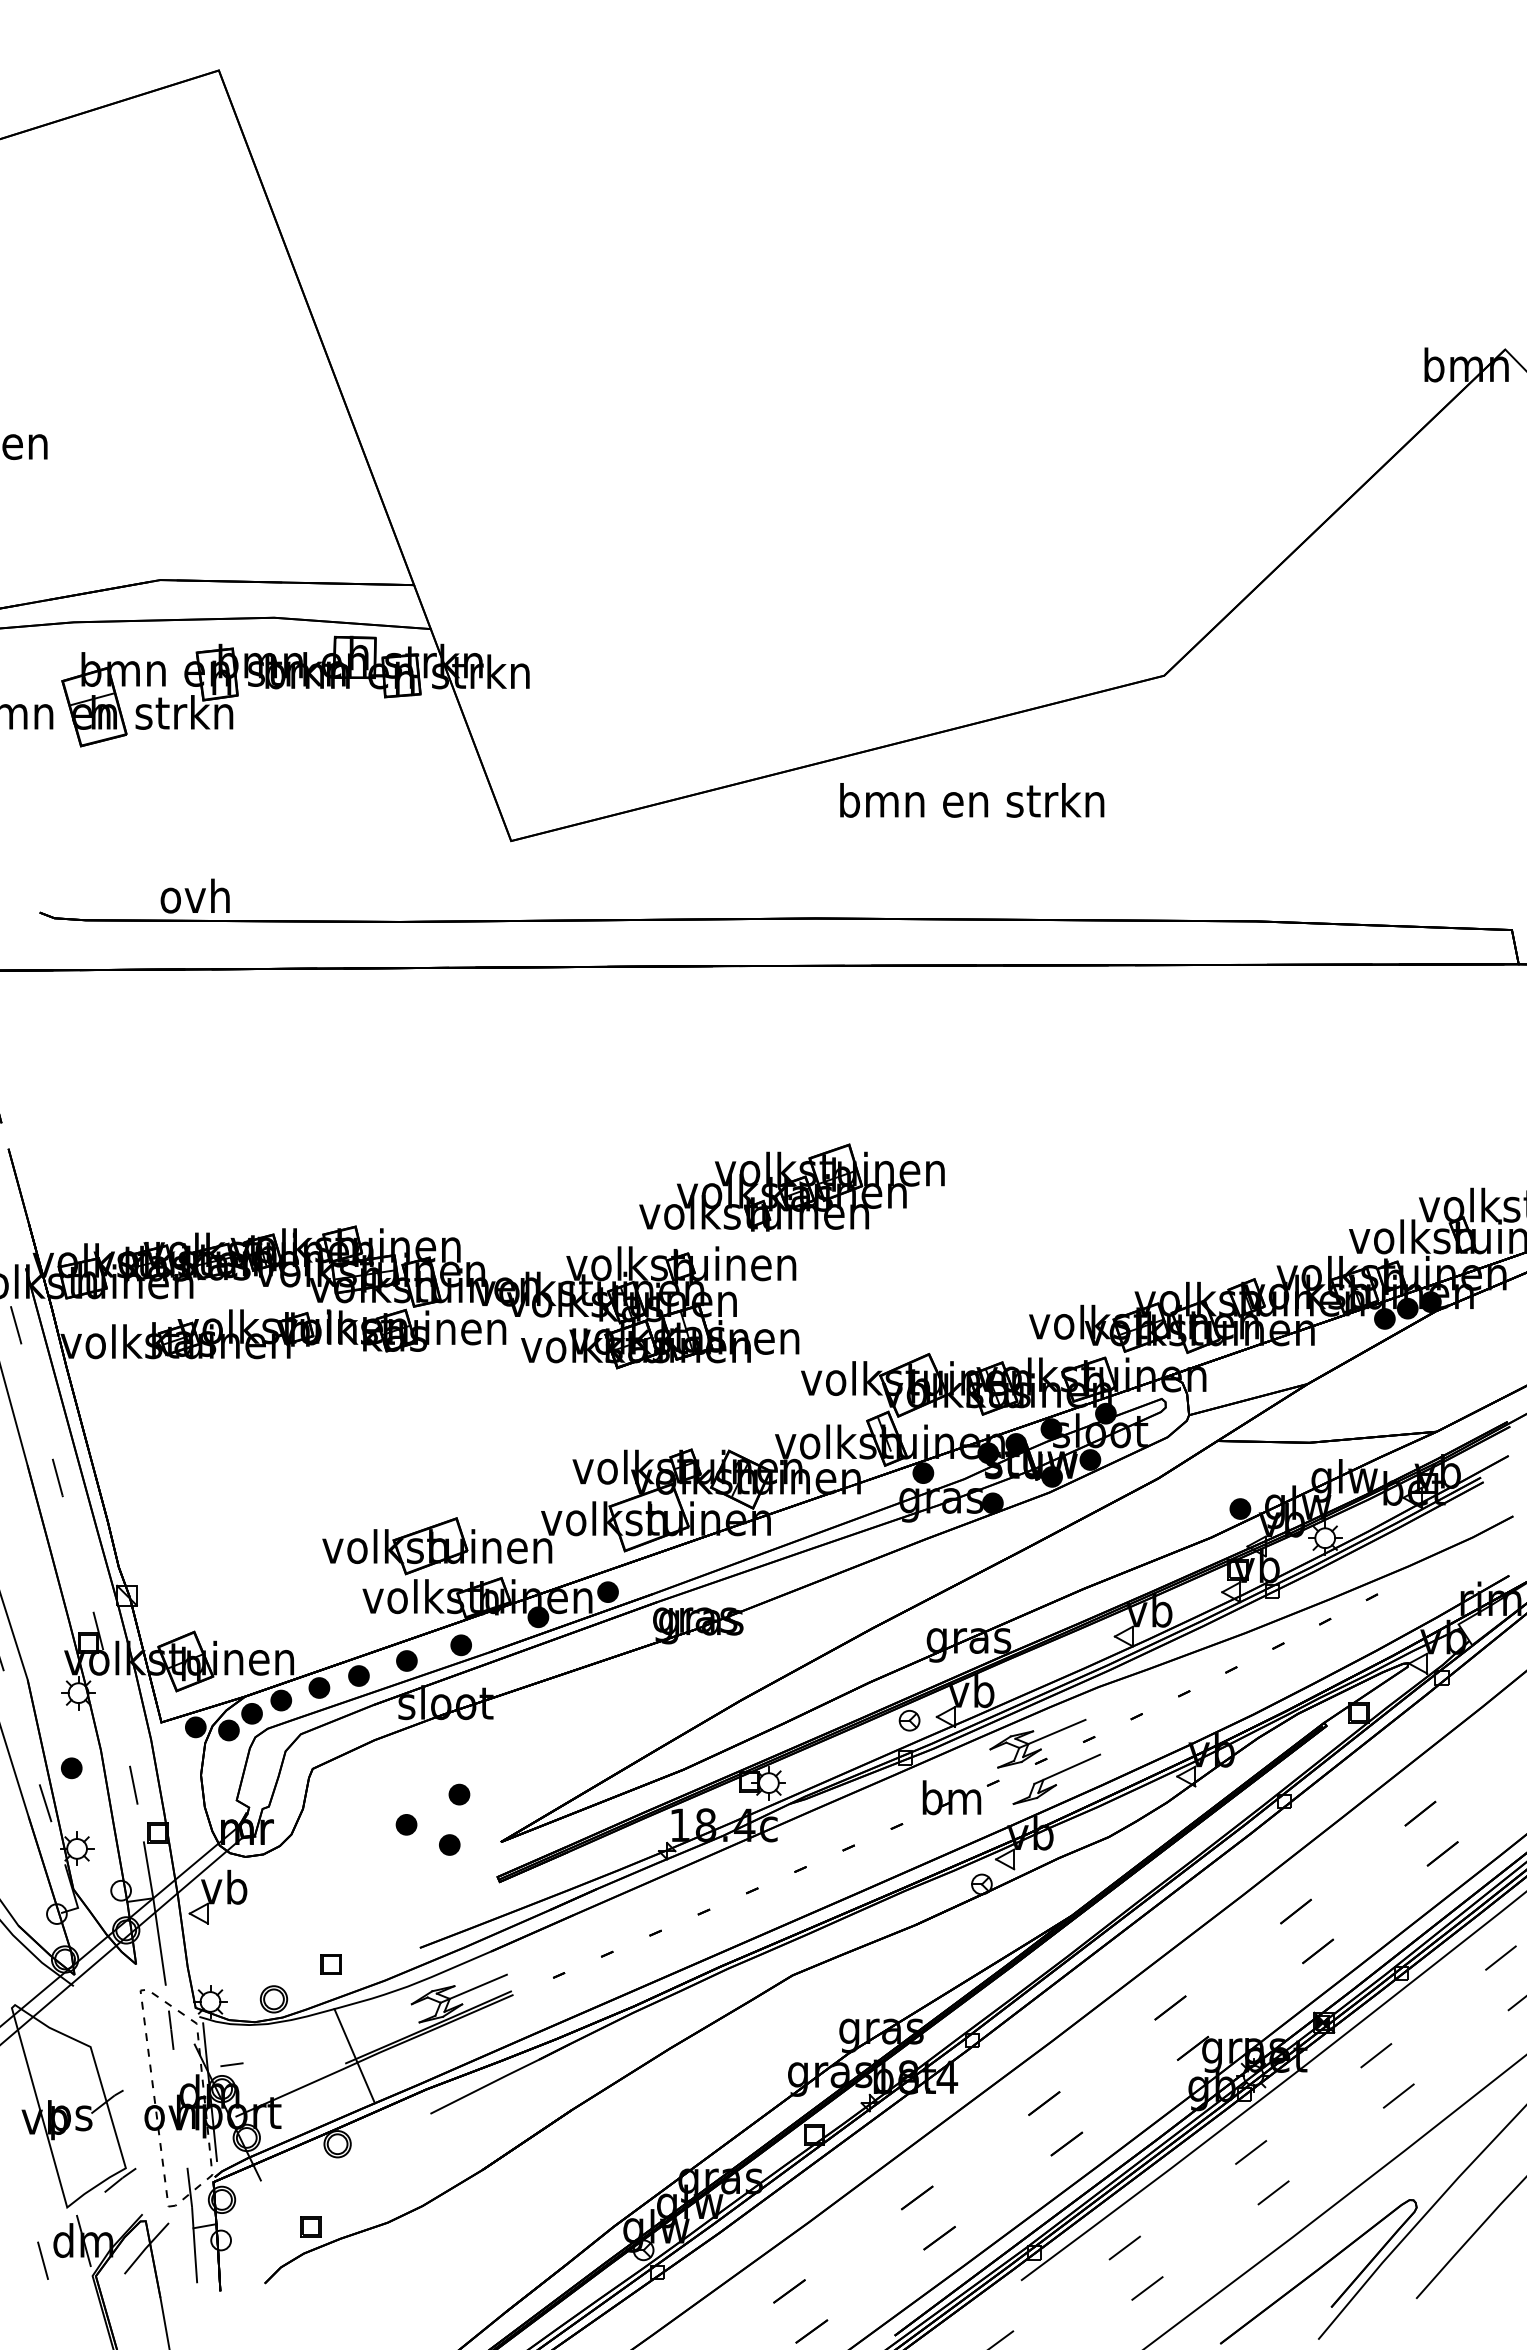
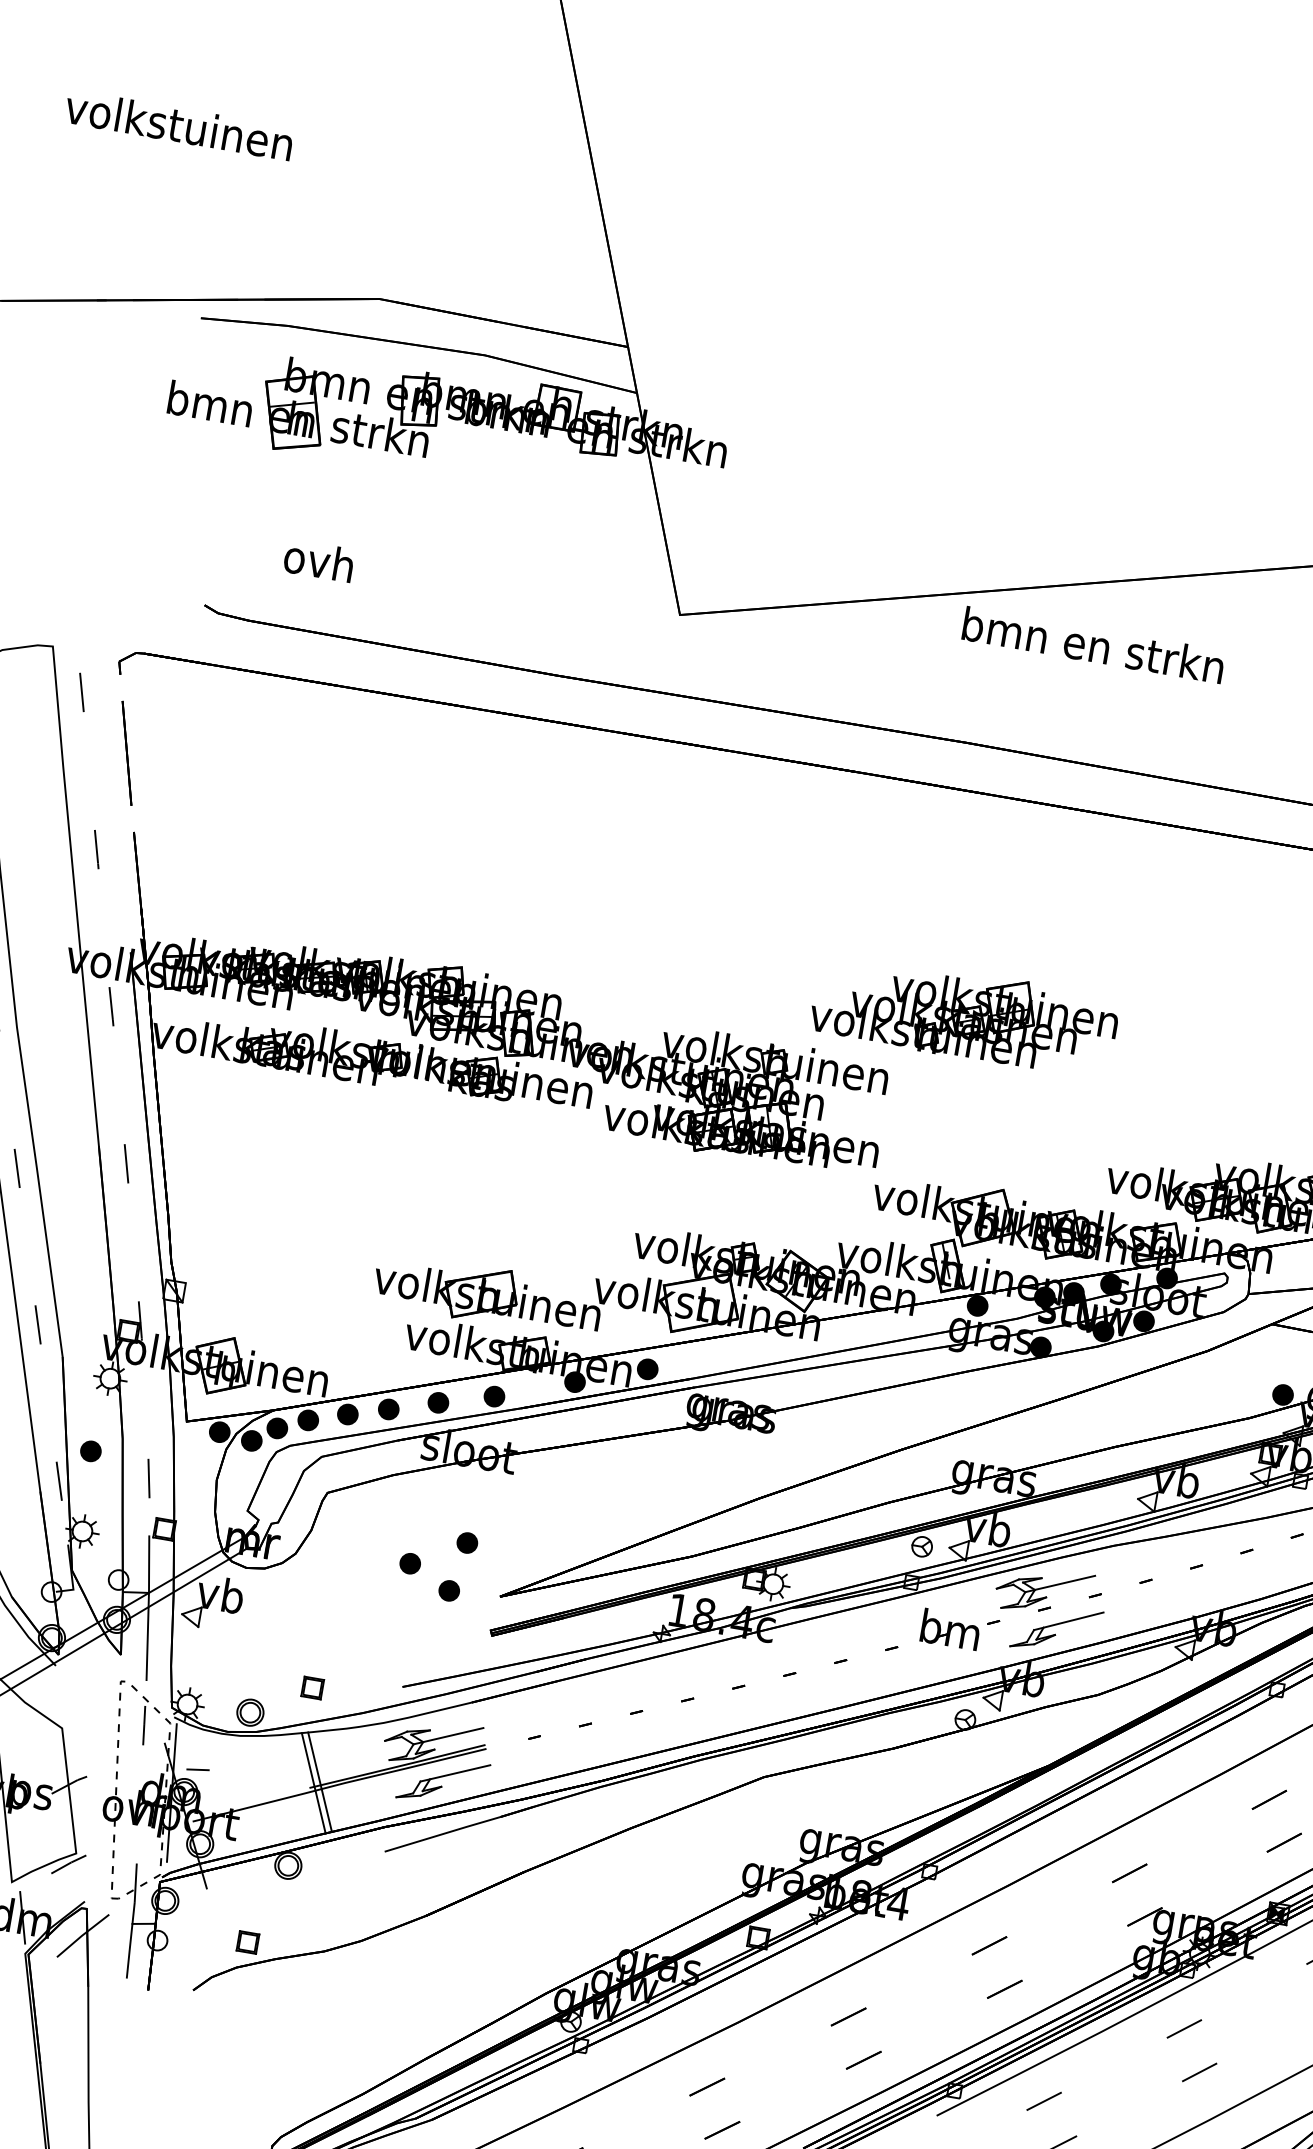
text: (972, 800) -> (1093, 645), moved
text: (194, 895) -> (318, 560), moved
part: (791, 1187) -> (964, 1014), moved
part: (476, 2034) -> (443, 1781), added
line: (348, 2057) -> (313, 1782), added

